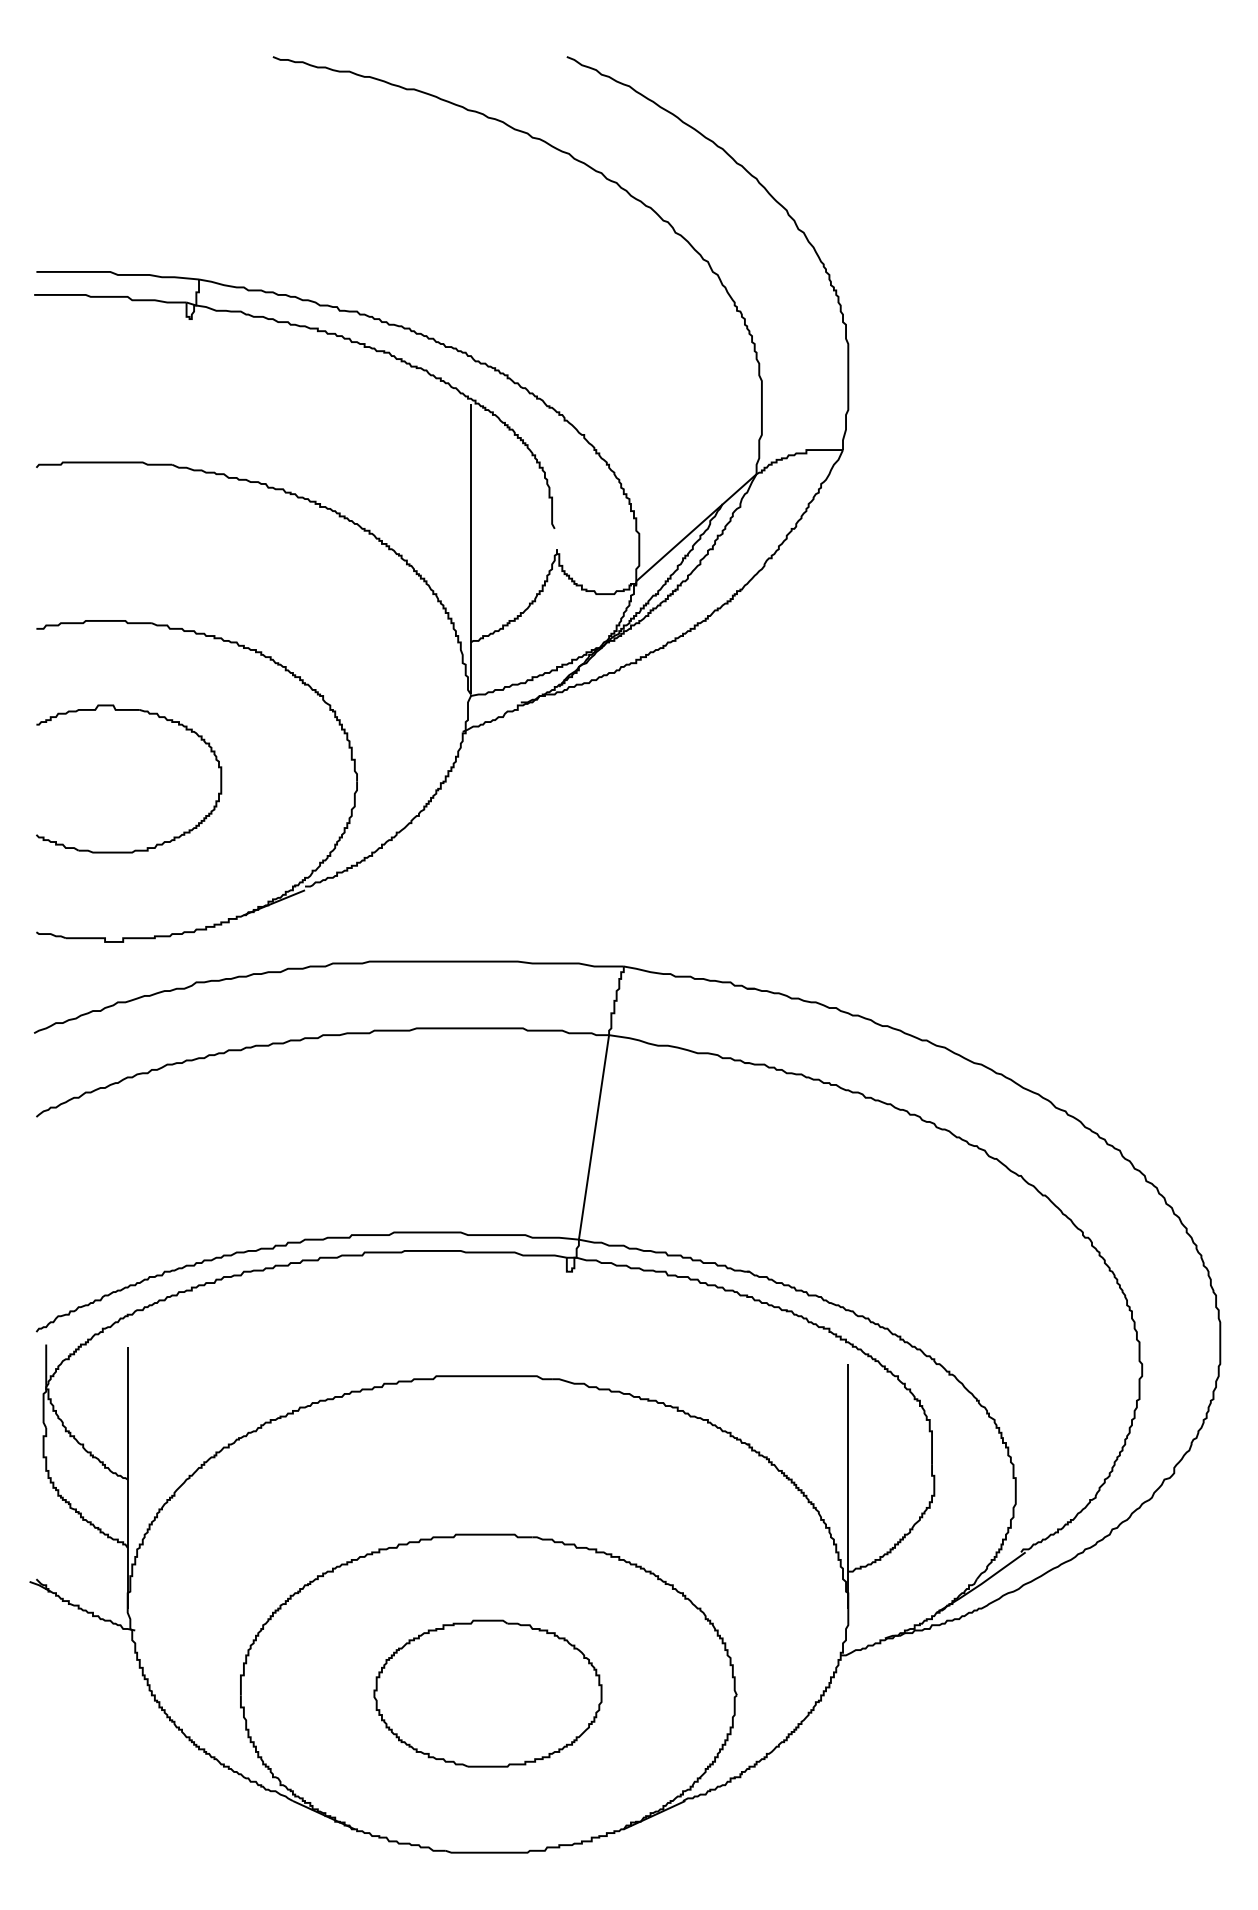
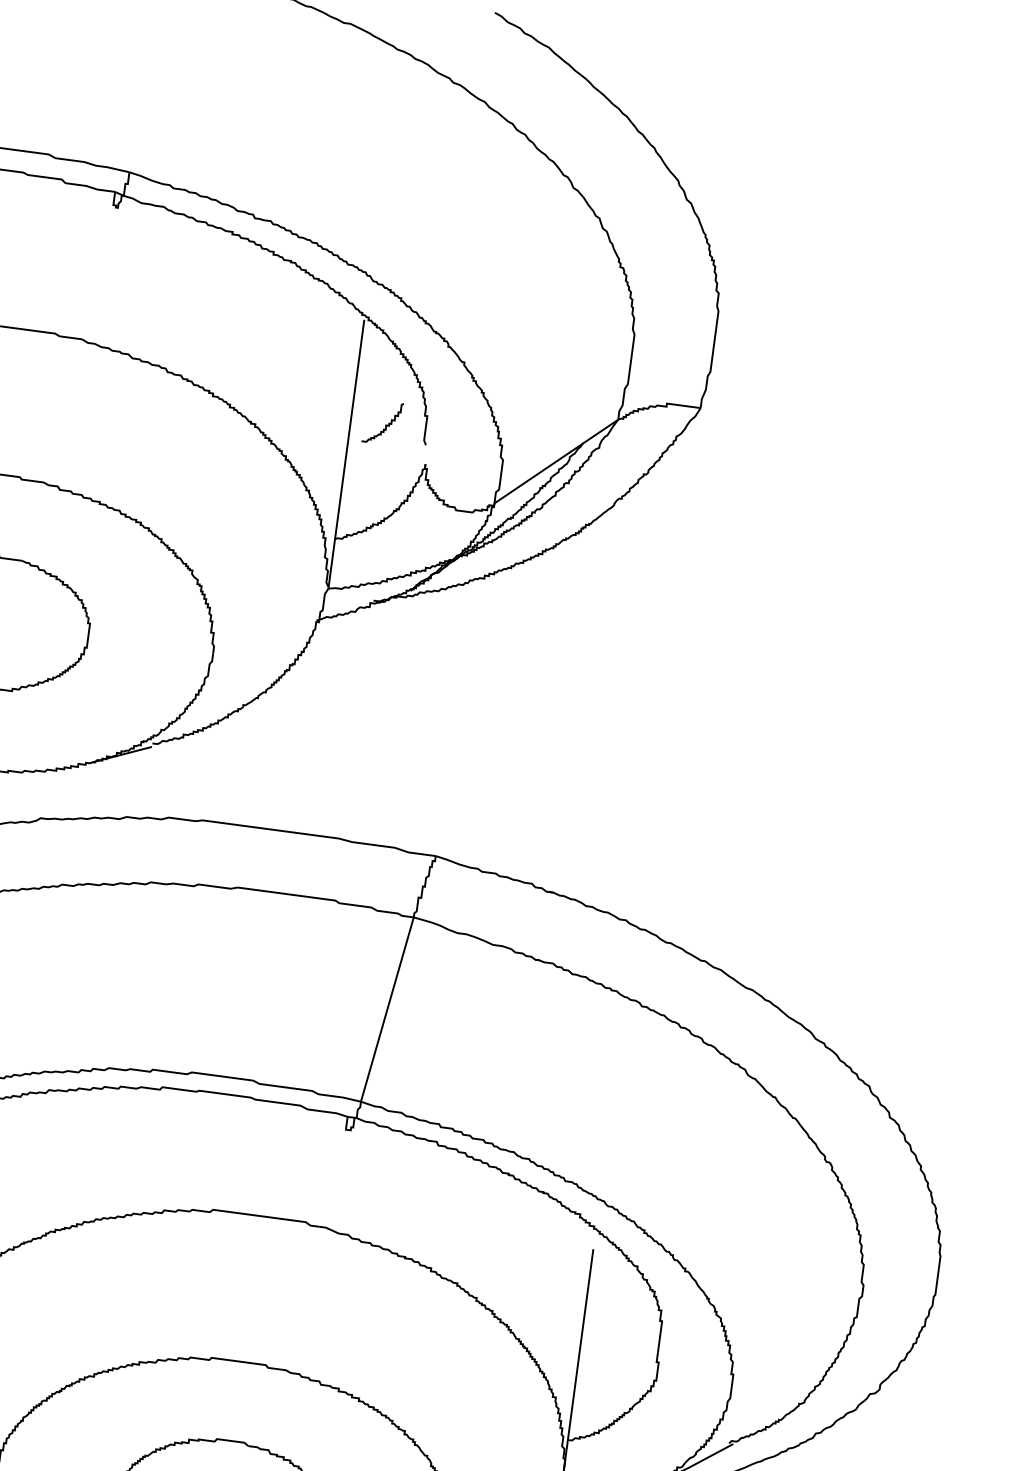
curve: (508, 512) -> (385, 424), added

